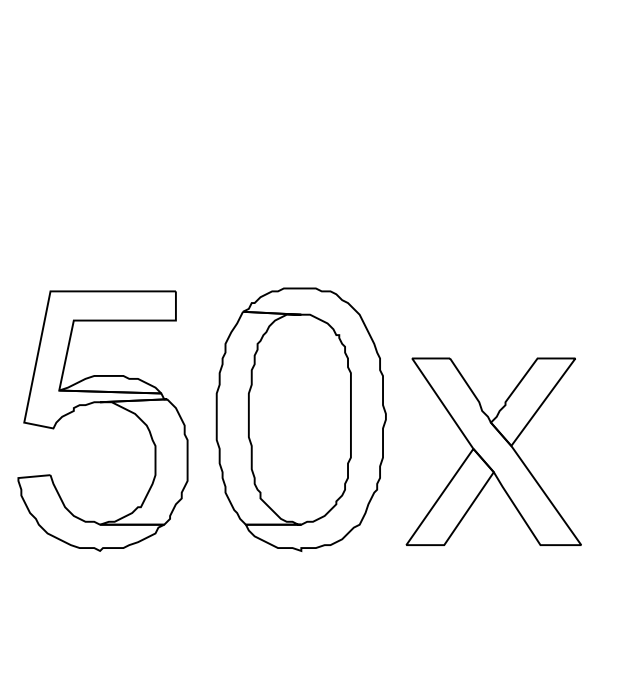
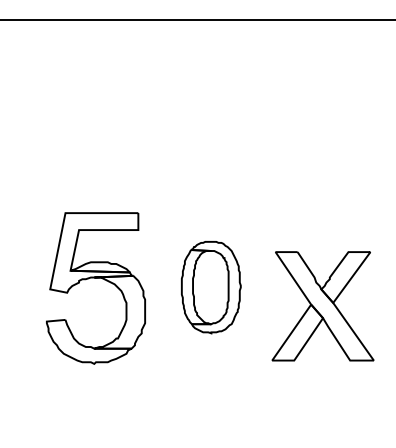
part: (301, 419) -> (211, 287), size x0.6

